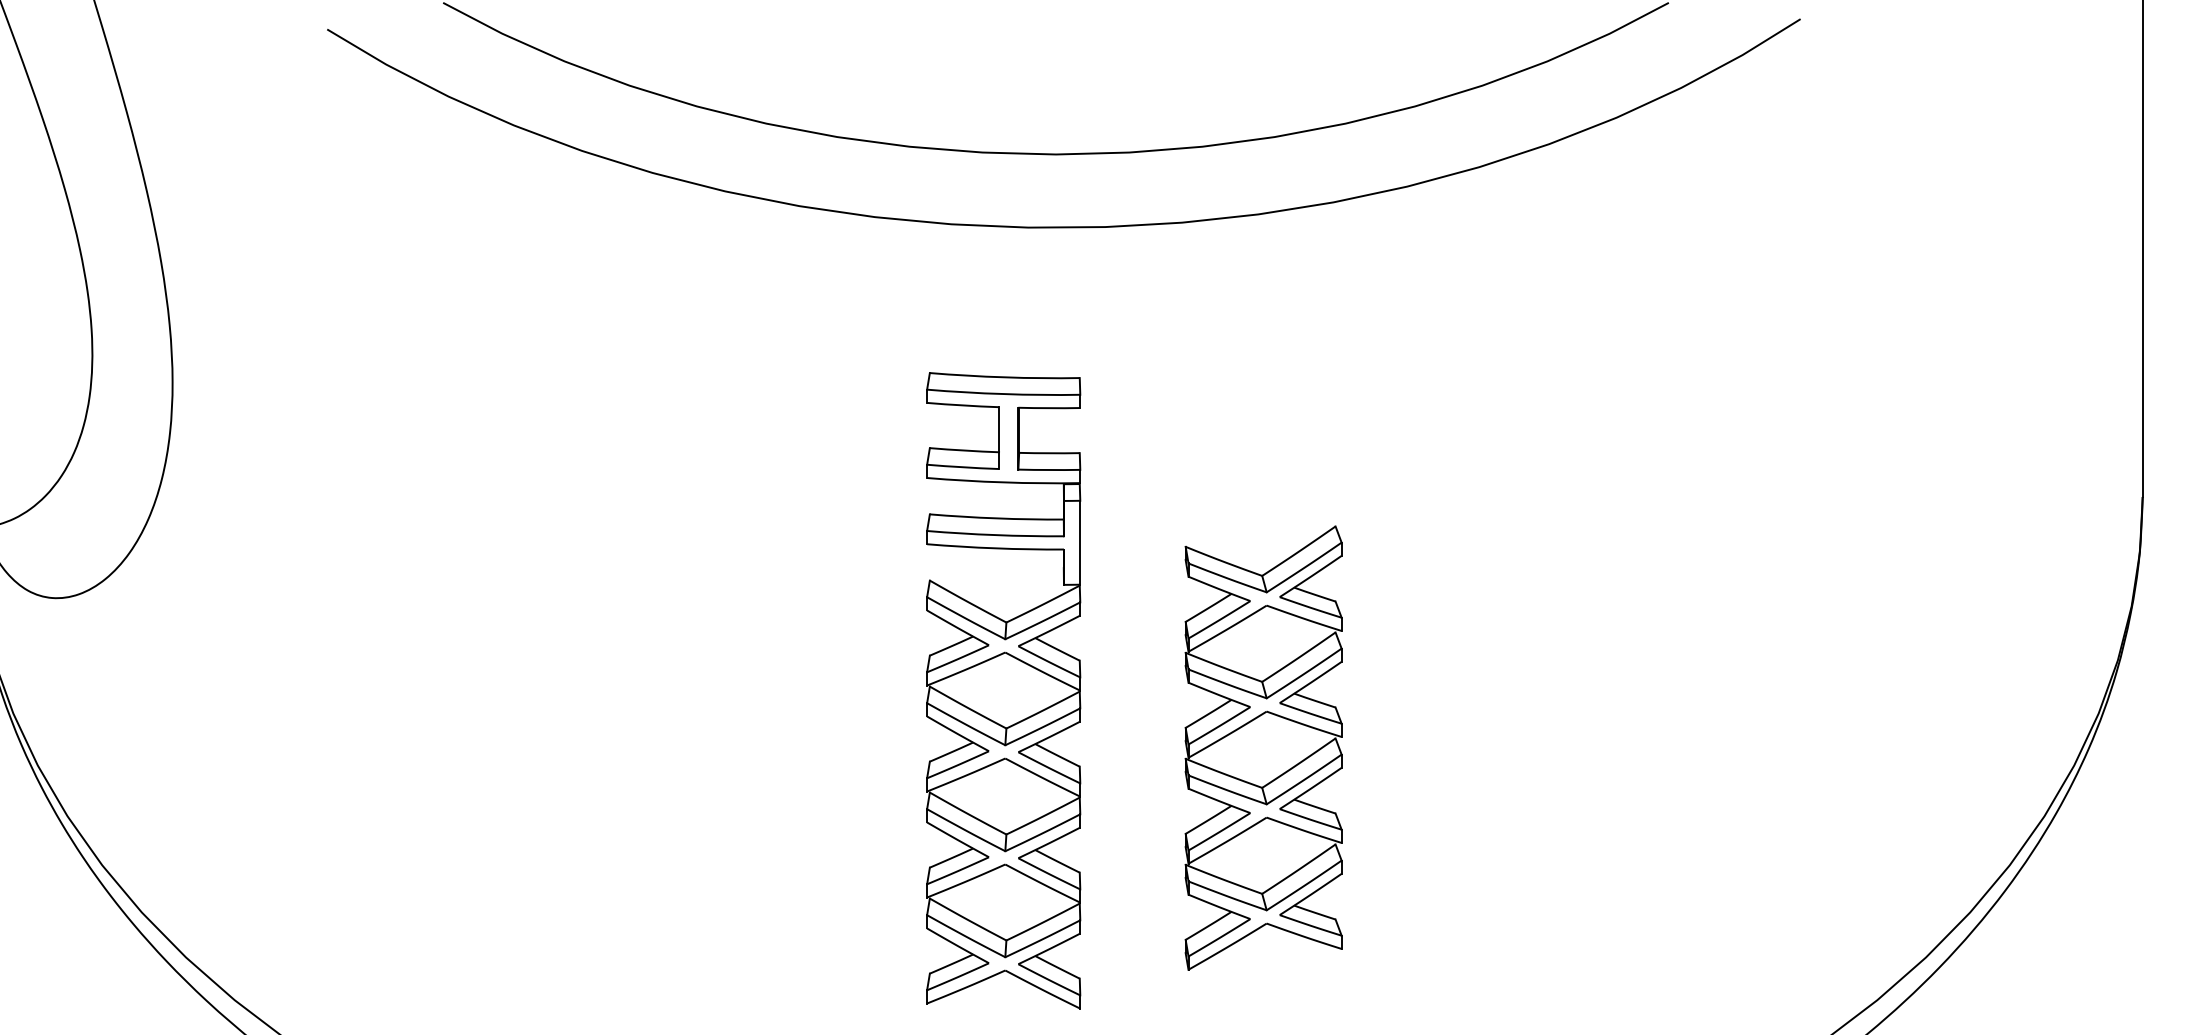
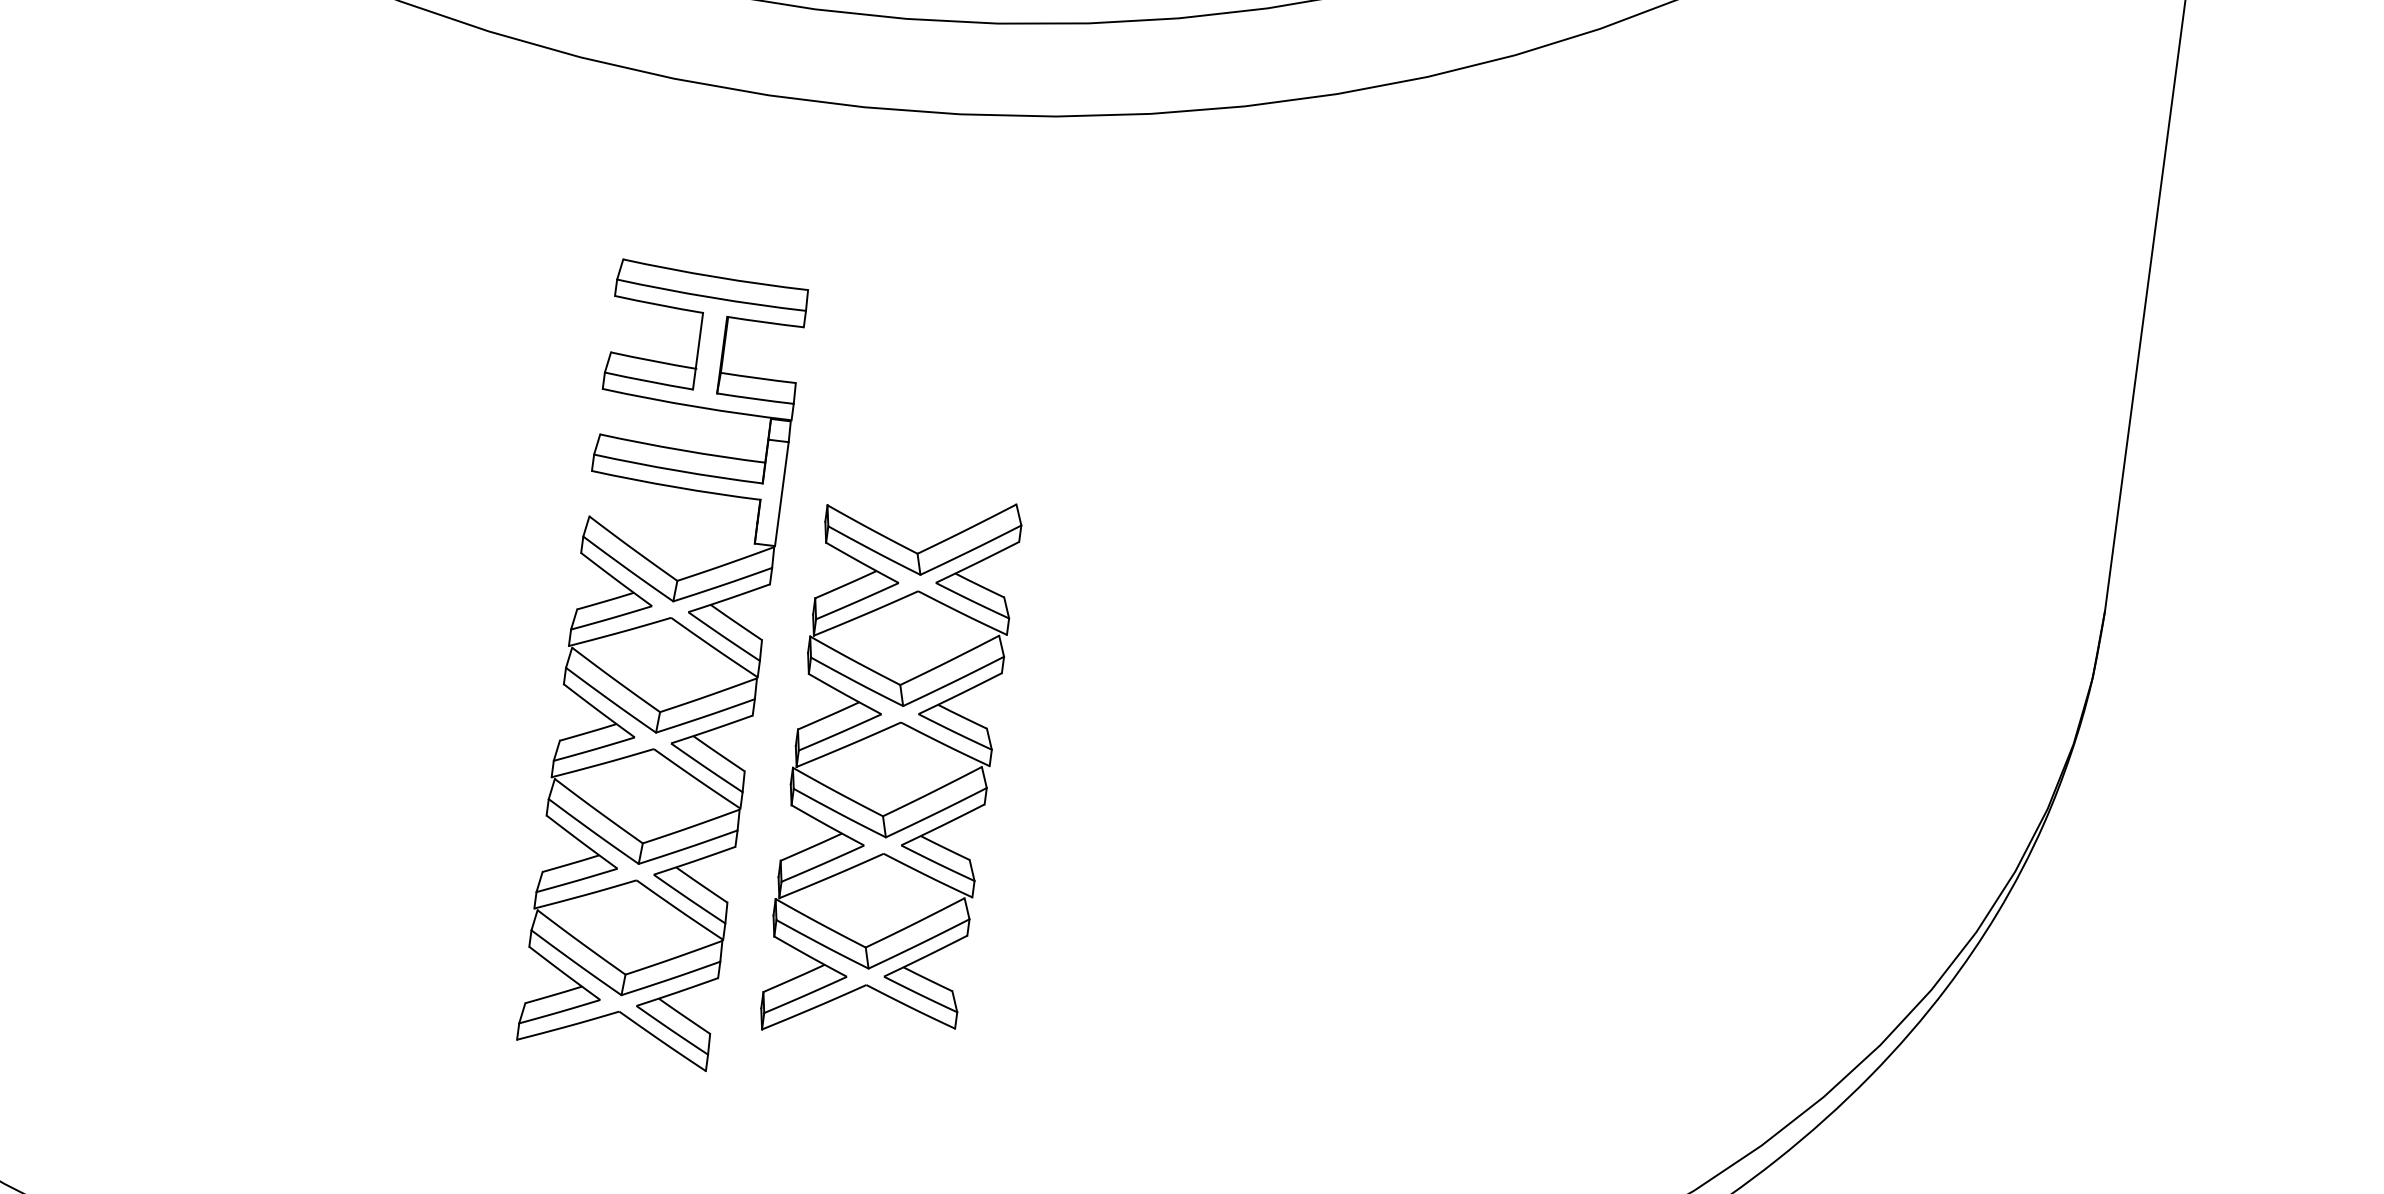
part: (1263, 747) -> (891, 766), moved

